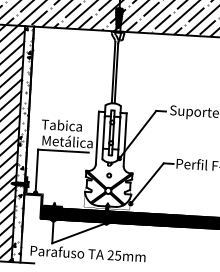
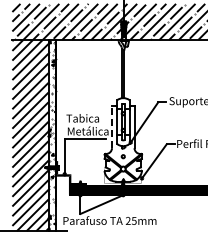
line: (98, 137) -> (112, 126), solid -> dashed

